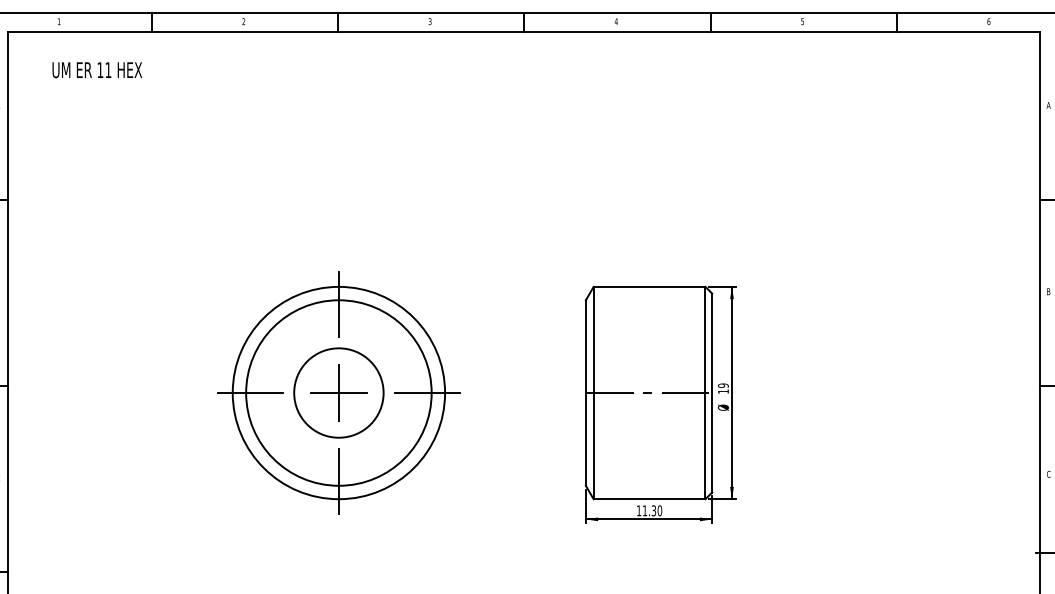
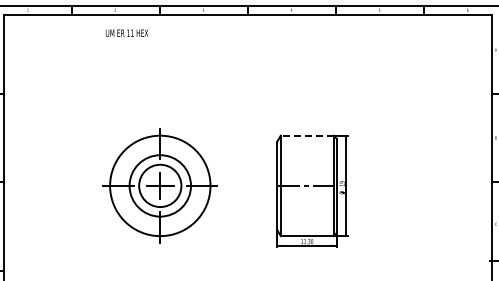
text: (96, 68) -> (126, 32), moved
line: (648, 286) -> (306, 135), solid -> dashed
circle: (339, 392) -> (160, 185), size x0.7

